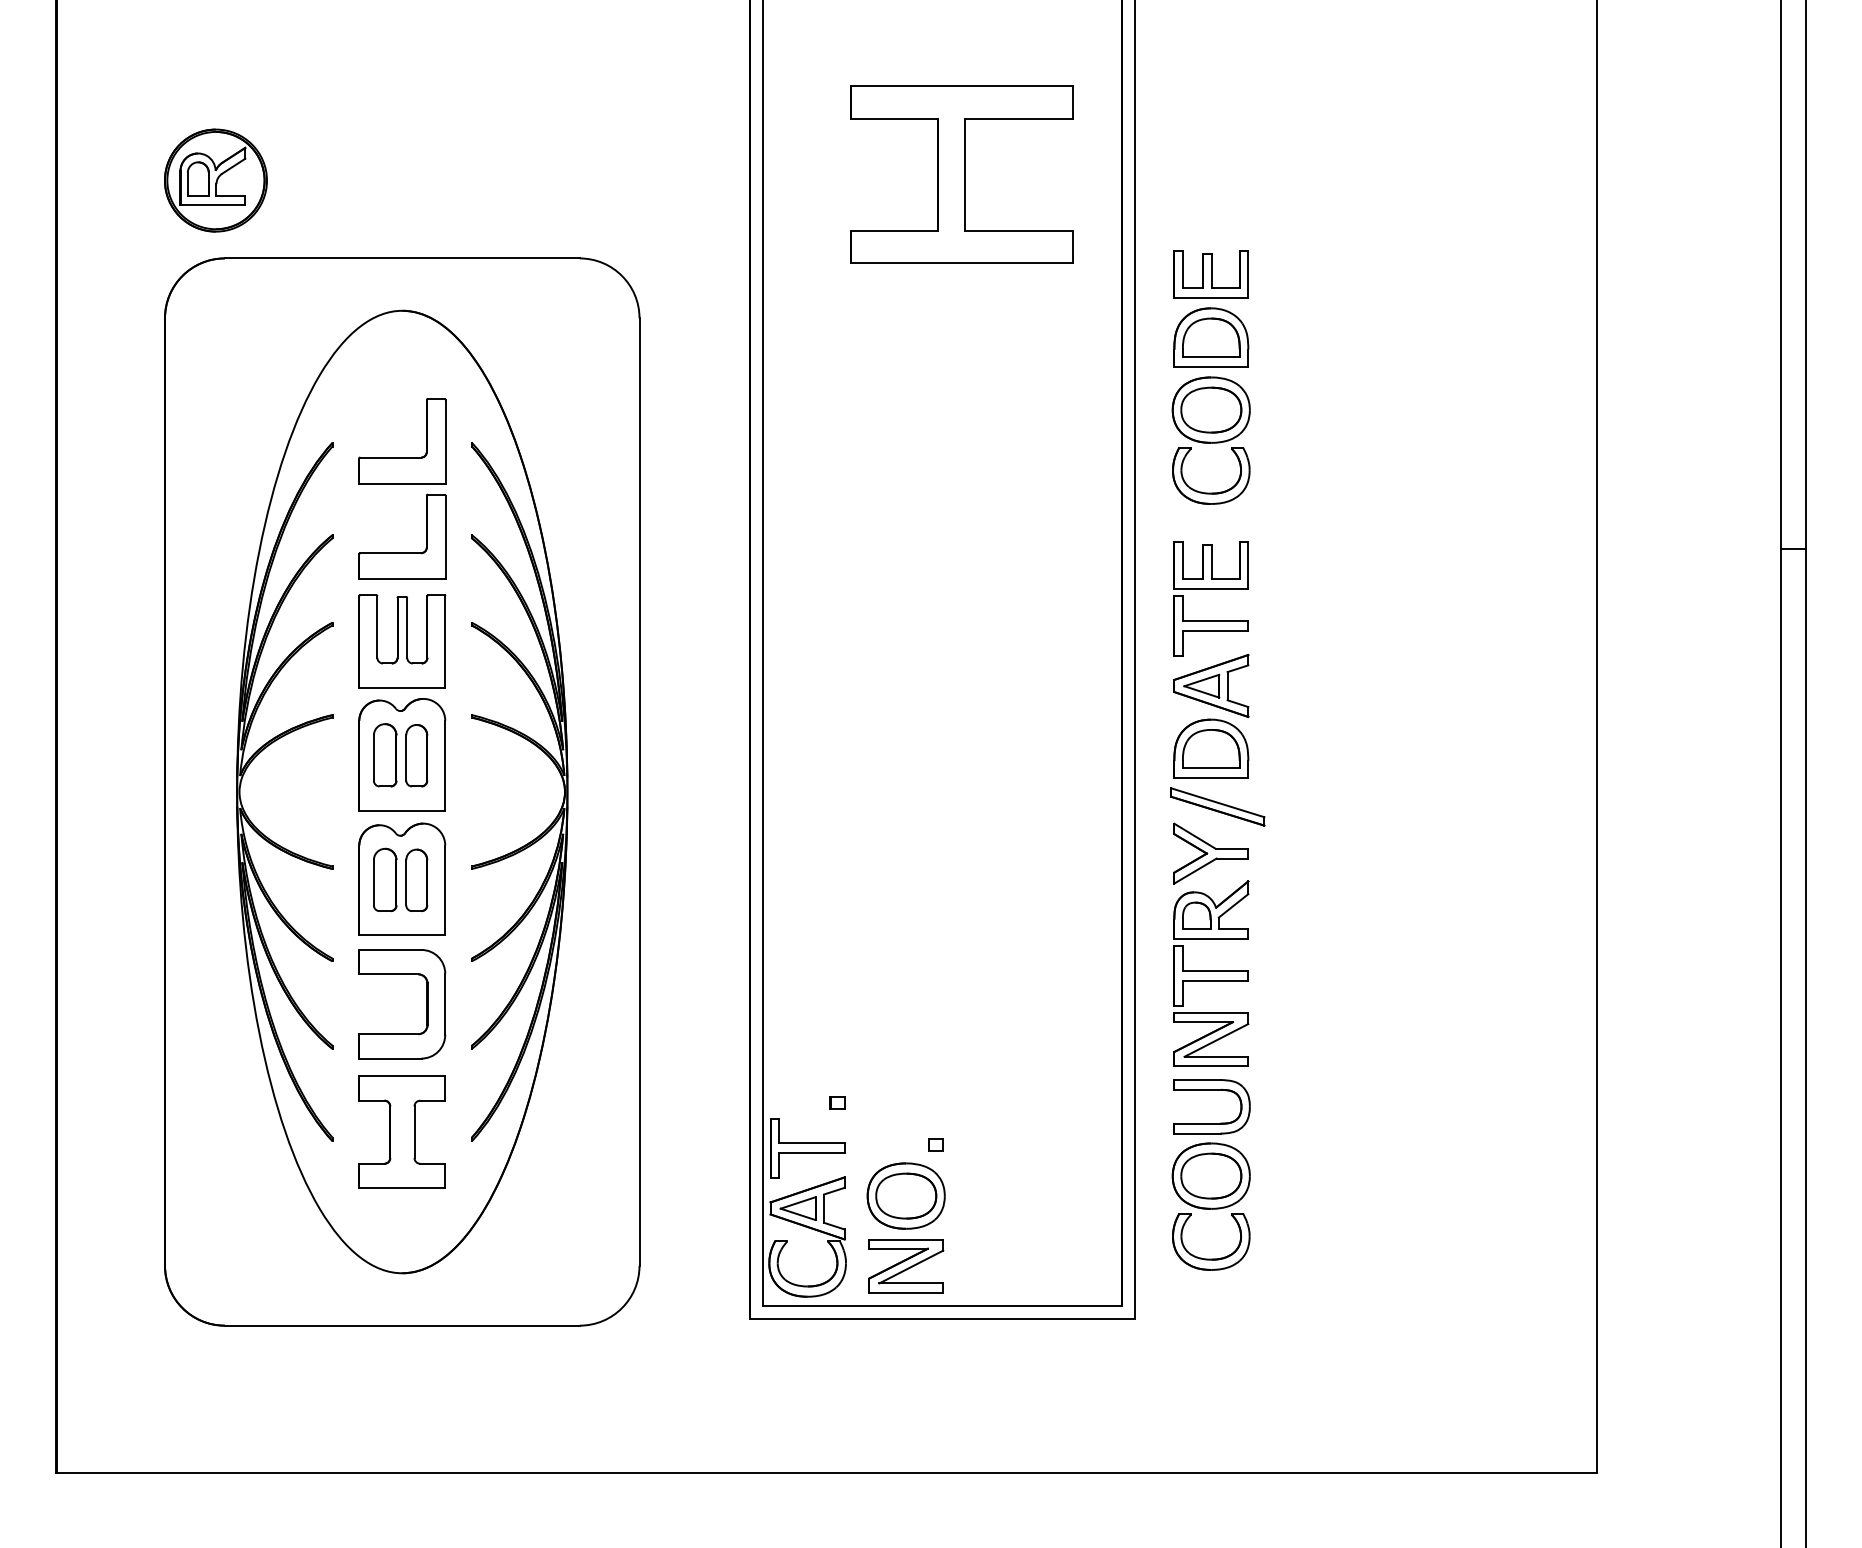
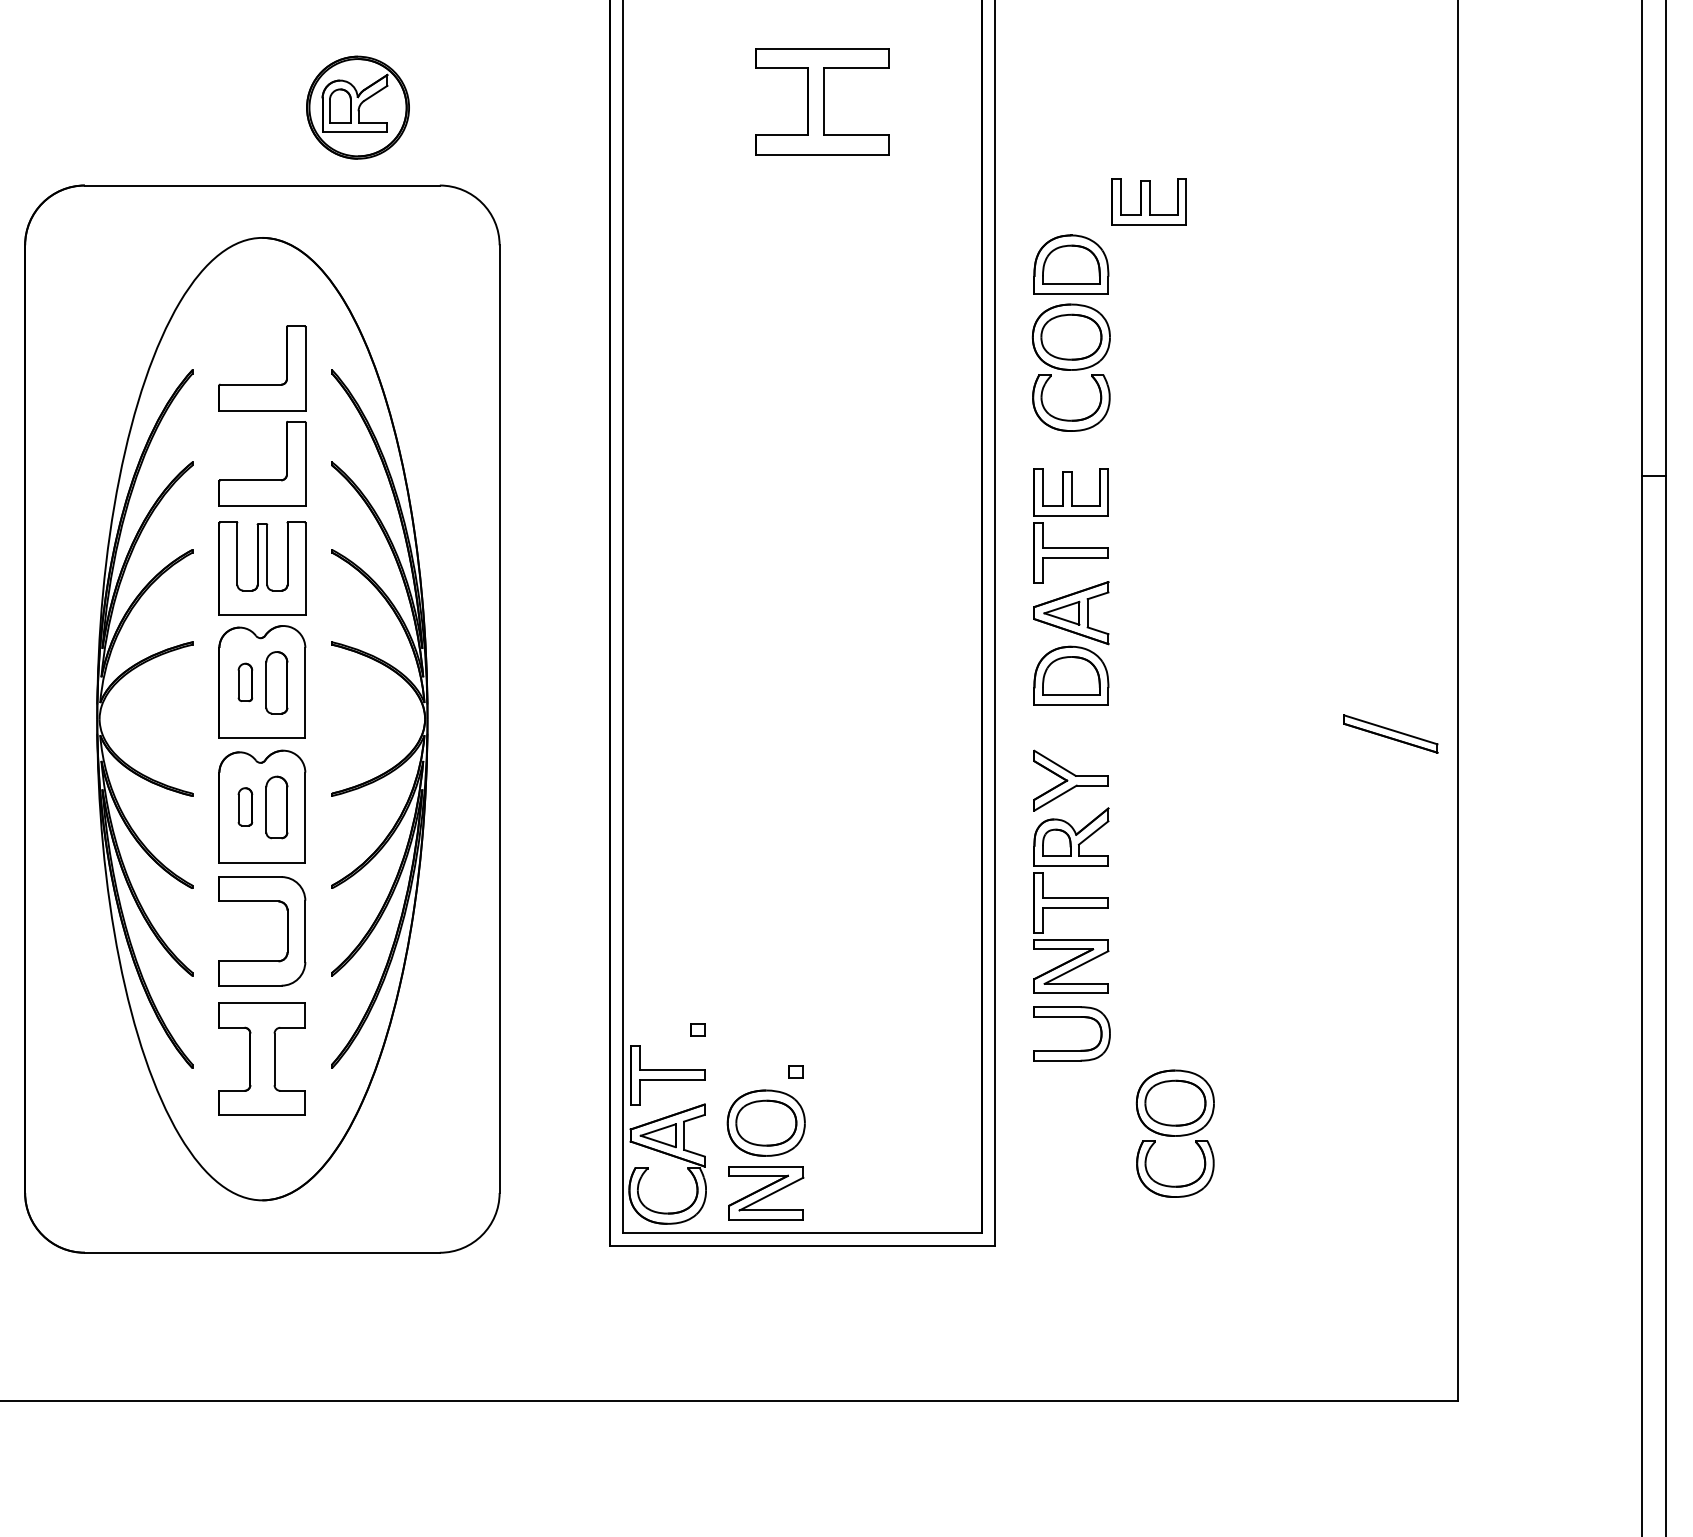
part: (961, 174) -> (821, 101), size x0.6
part: (215, 180) -> (357, 107), moved
part: (1210, 274) -> (1148, 201), moved
part: (385, 755) -> (245, 682), size x0.6
part: (1217, 806) -> (1390, 733), moved
part: (385, 879) -> (245, 806), size x0.6
part: (1210, 1206) -> (1174, 1133), moved

